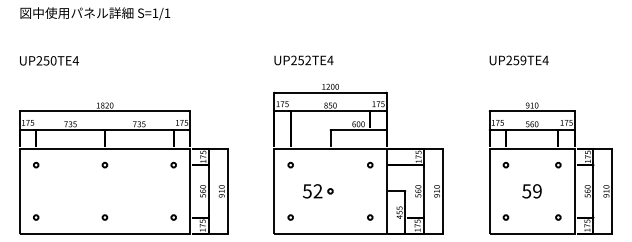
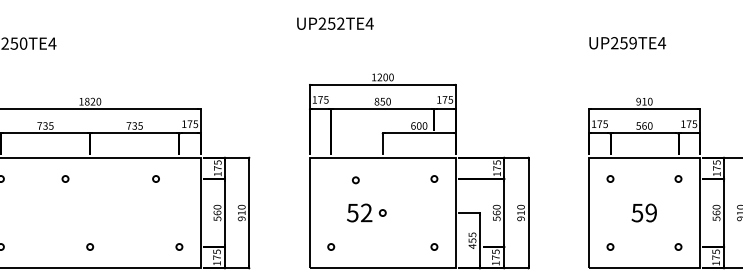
text: (303, 60) -> (334, 23), moved
circle: (173, 164) -> (155, 178), moved
circle: (290, 164) -> (355, 179), moved
circle: (104, 165) -> (64, 179), moved

